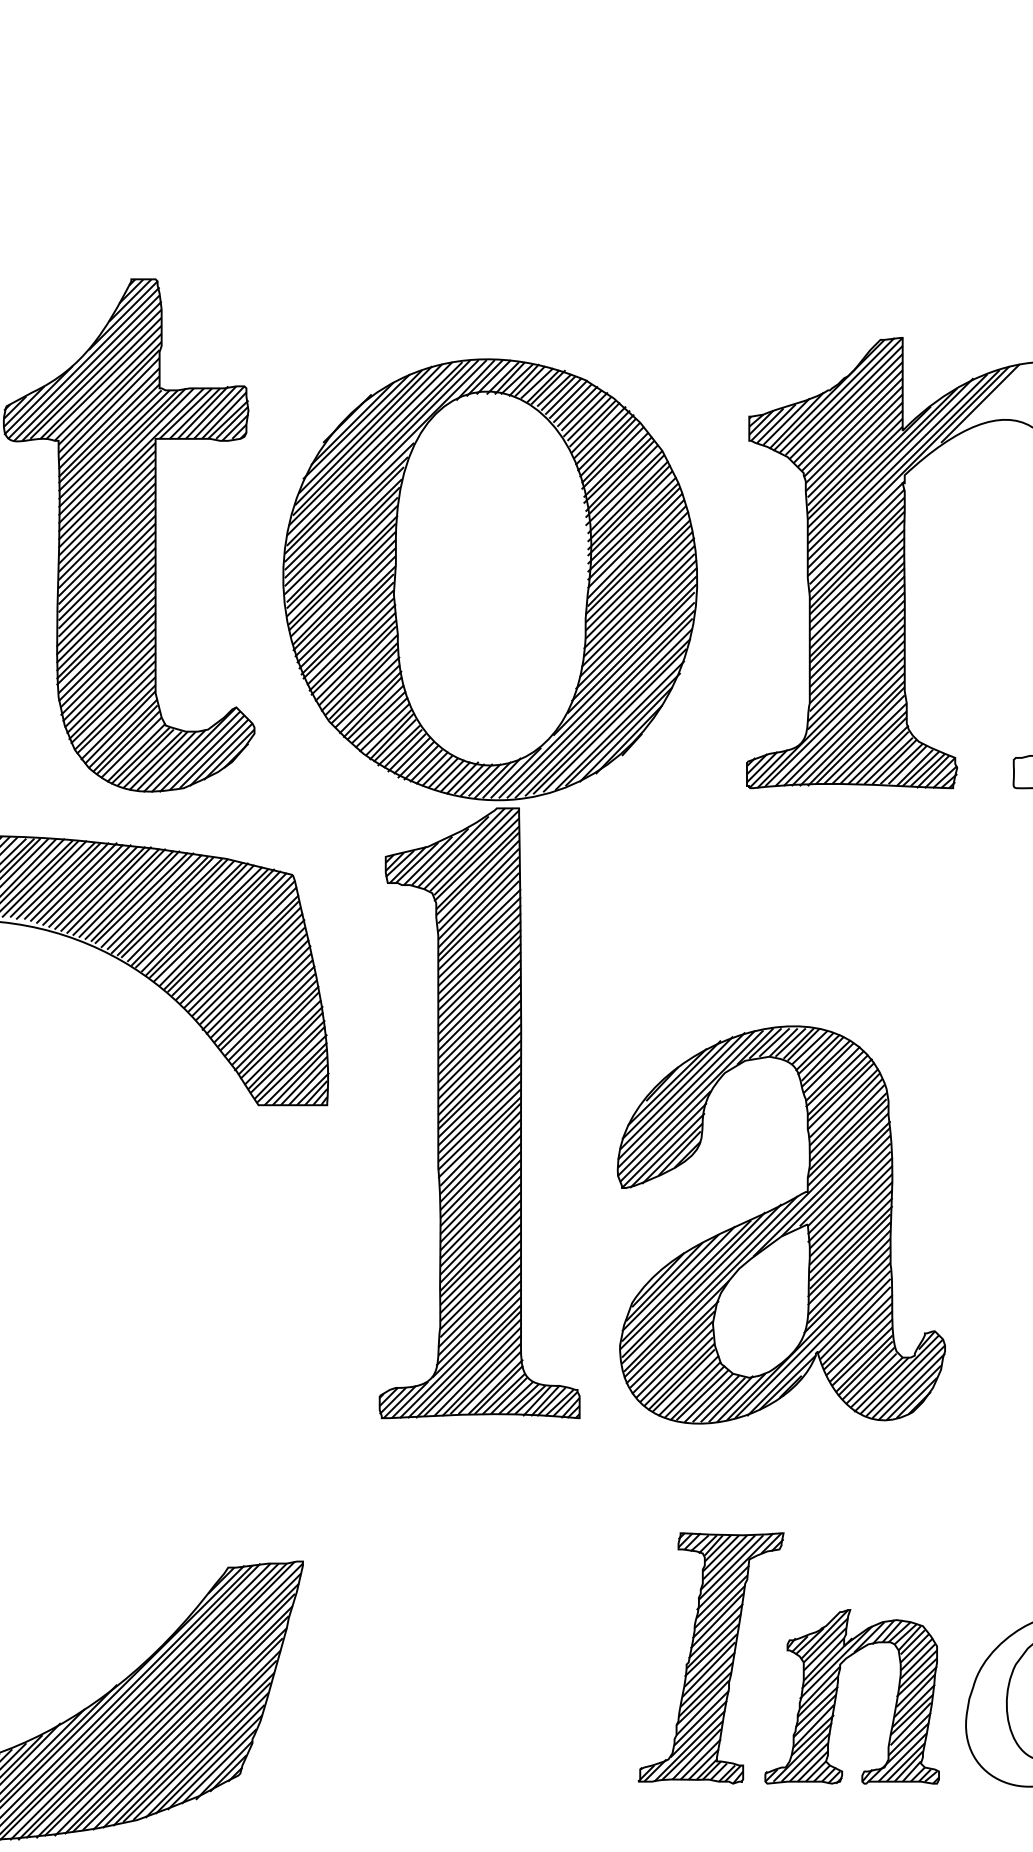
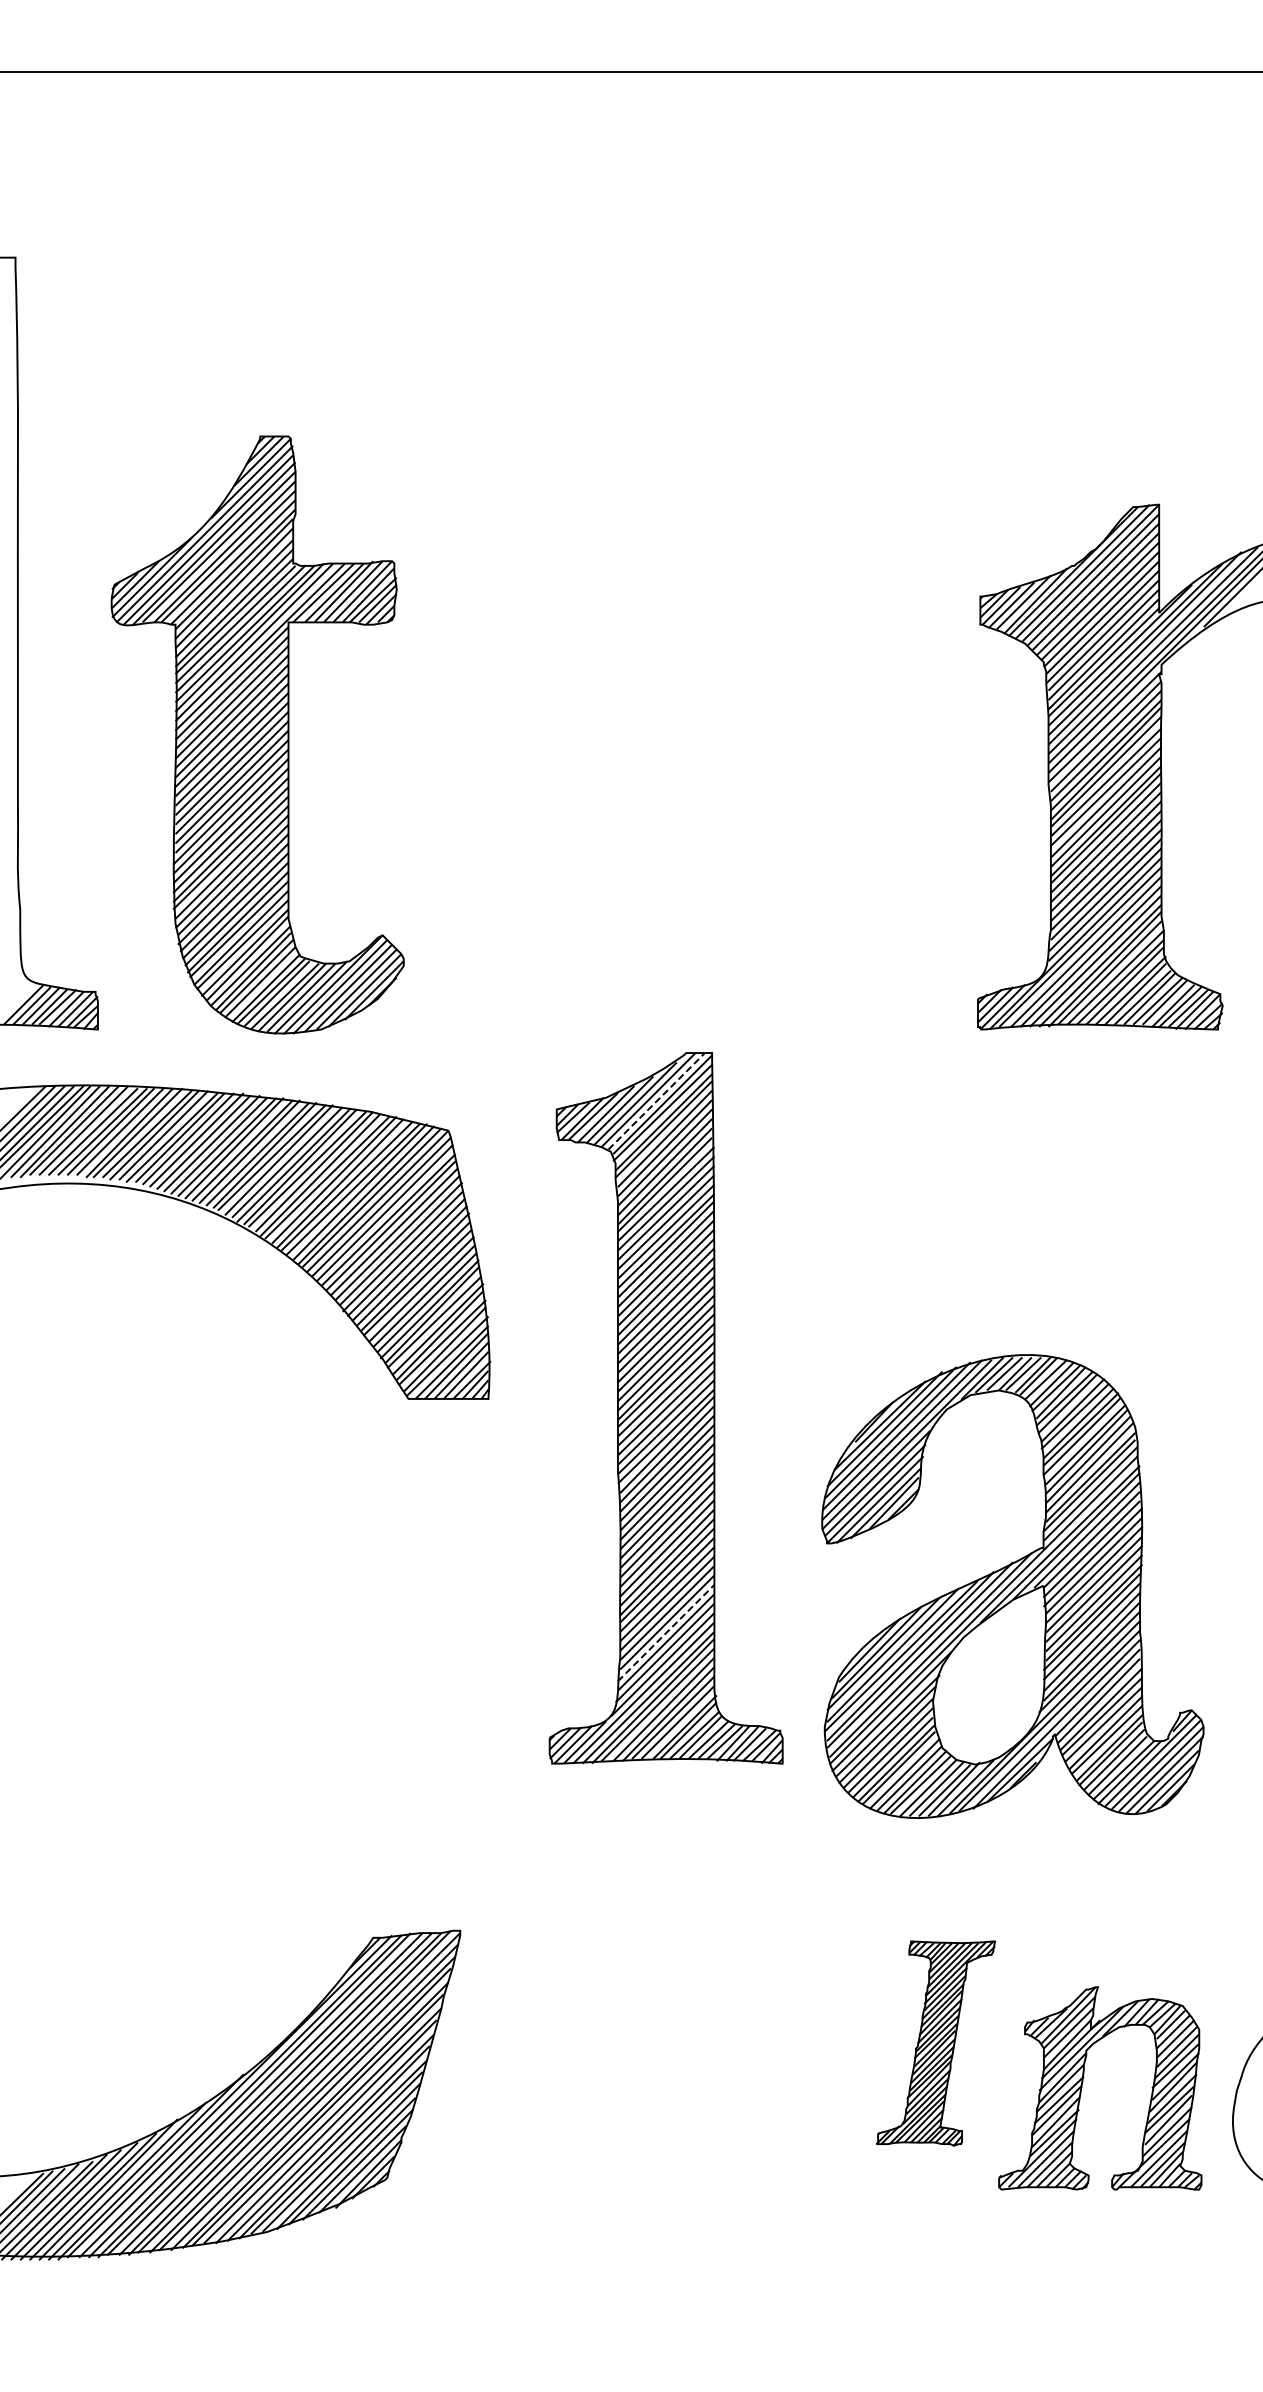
part: (490, 579) -> (678, 786), removed
line: (472, 849) -> (657, 1100), solid -> dashed
part: (781, 1224) -> (1012, 1586), moved
line: (479, 1305) -> (666, 1632), solid -> dashed
part: (710, 1658) -> (935, 2043), size x0.7

